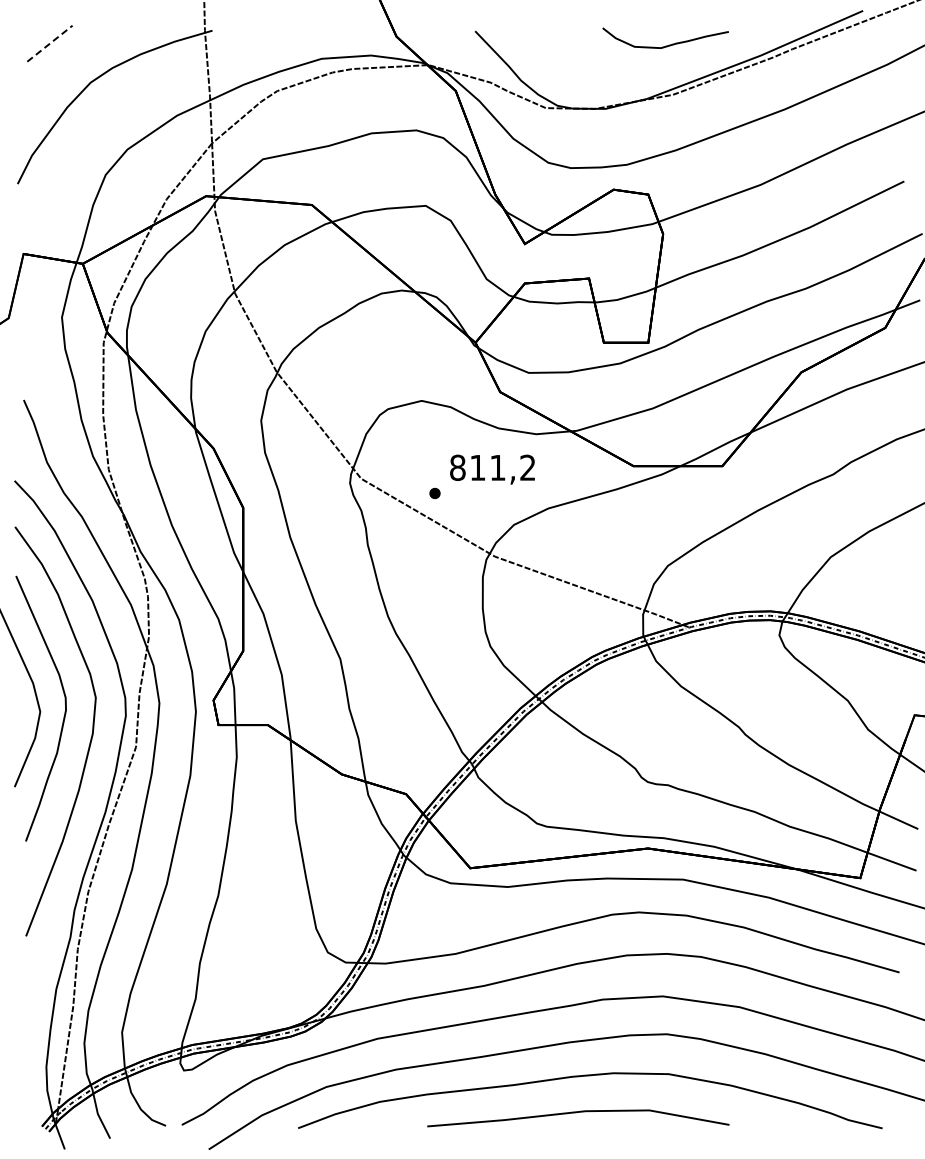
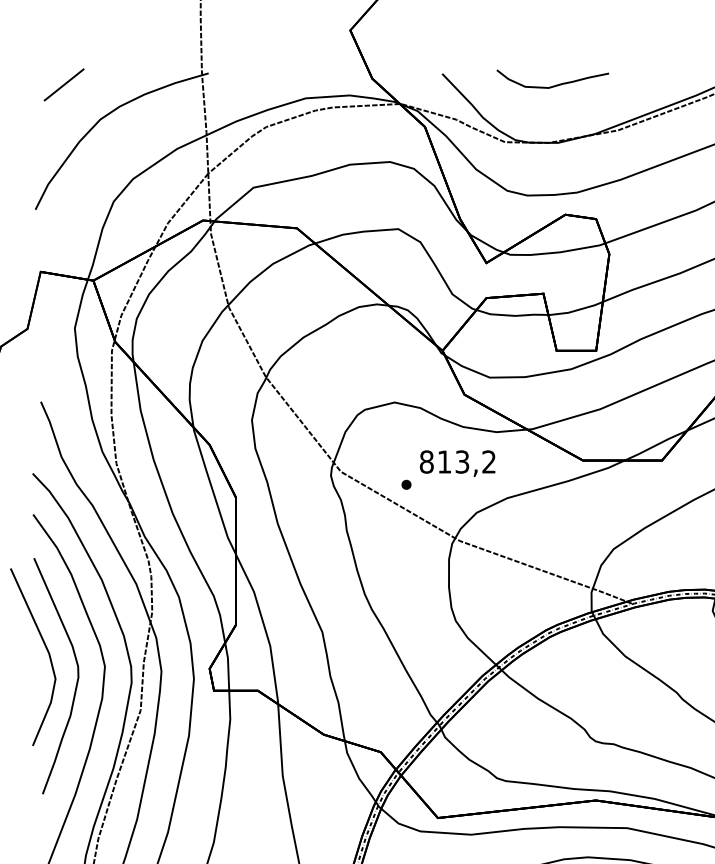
line: (49, 43) -> (63, 84), dashed -> solid
curve: (665, 45) -> (552, 85), moved
text: (497, 467) -> (462, 461), 811,2 -> 813,2

